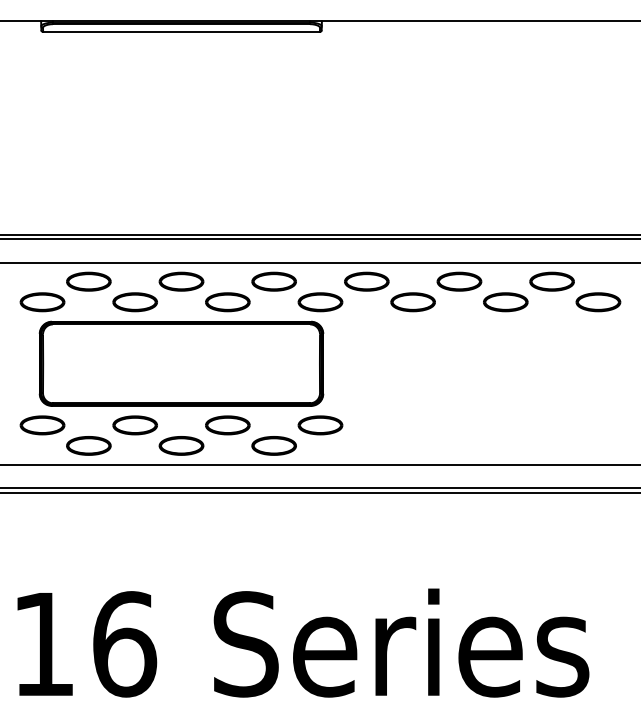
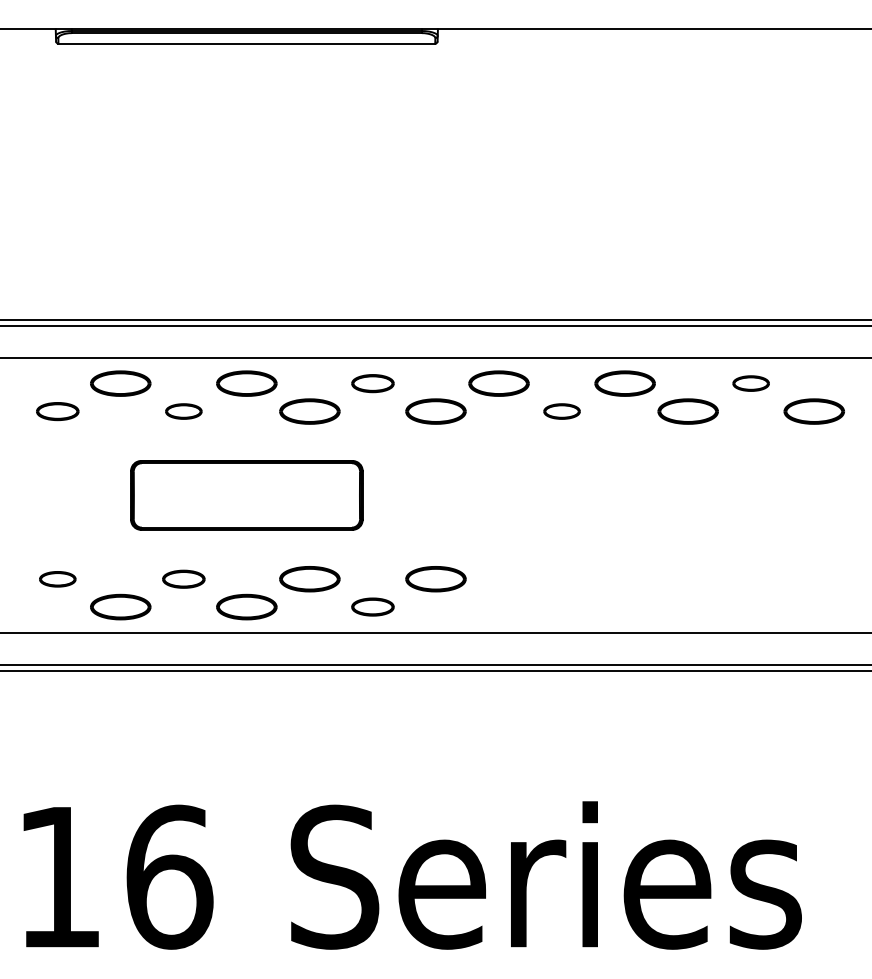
part: (273, 281) -> (372, 383), size x0.7
part: (551, 281) -> (750, 383), size x0.6
part: (42, 302) -> (57, 411), size x0.7
part: (134, 302) -> (183, 411), size x0.6
part: (412, 302) -> (561, 411), size x0.6
part: (181, 363) -> (246, 495), size x0.6
part: (42, 425) -> (57, 579), size x0.6
part: (134, 425) -> (183, 579), size x0.7
part: (273, 445) -> (372, 606), size x0.7

